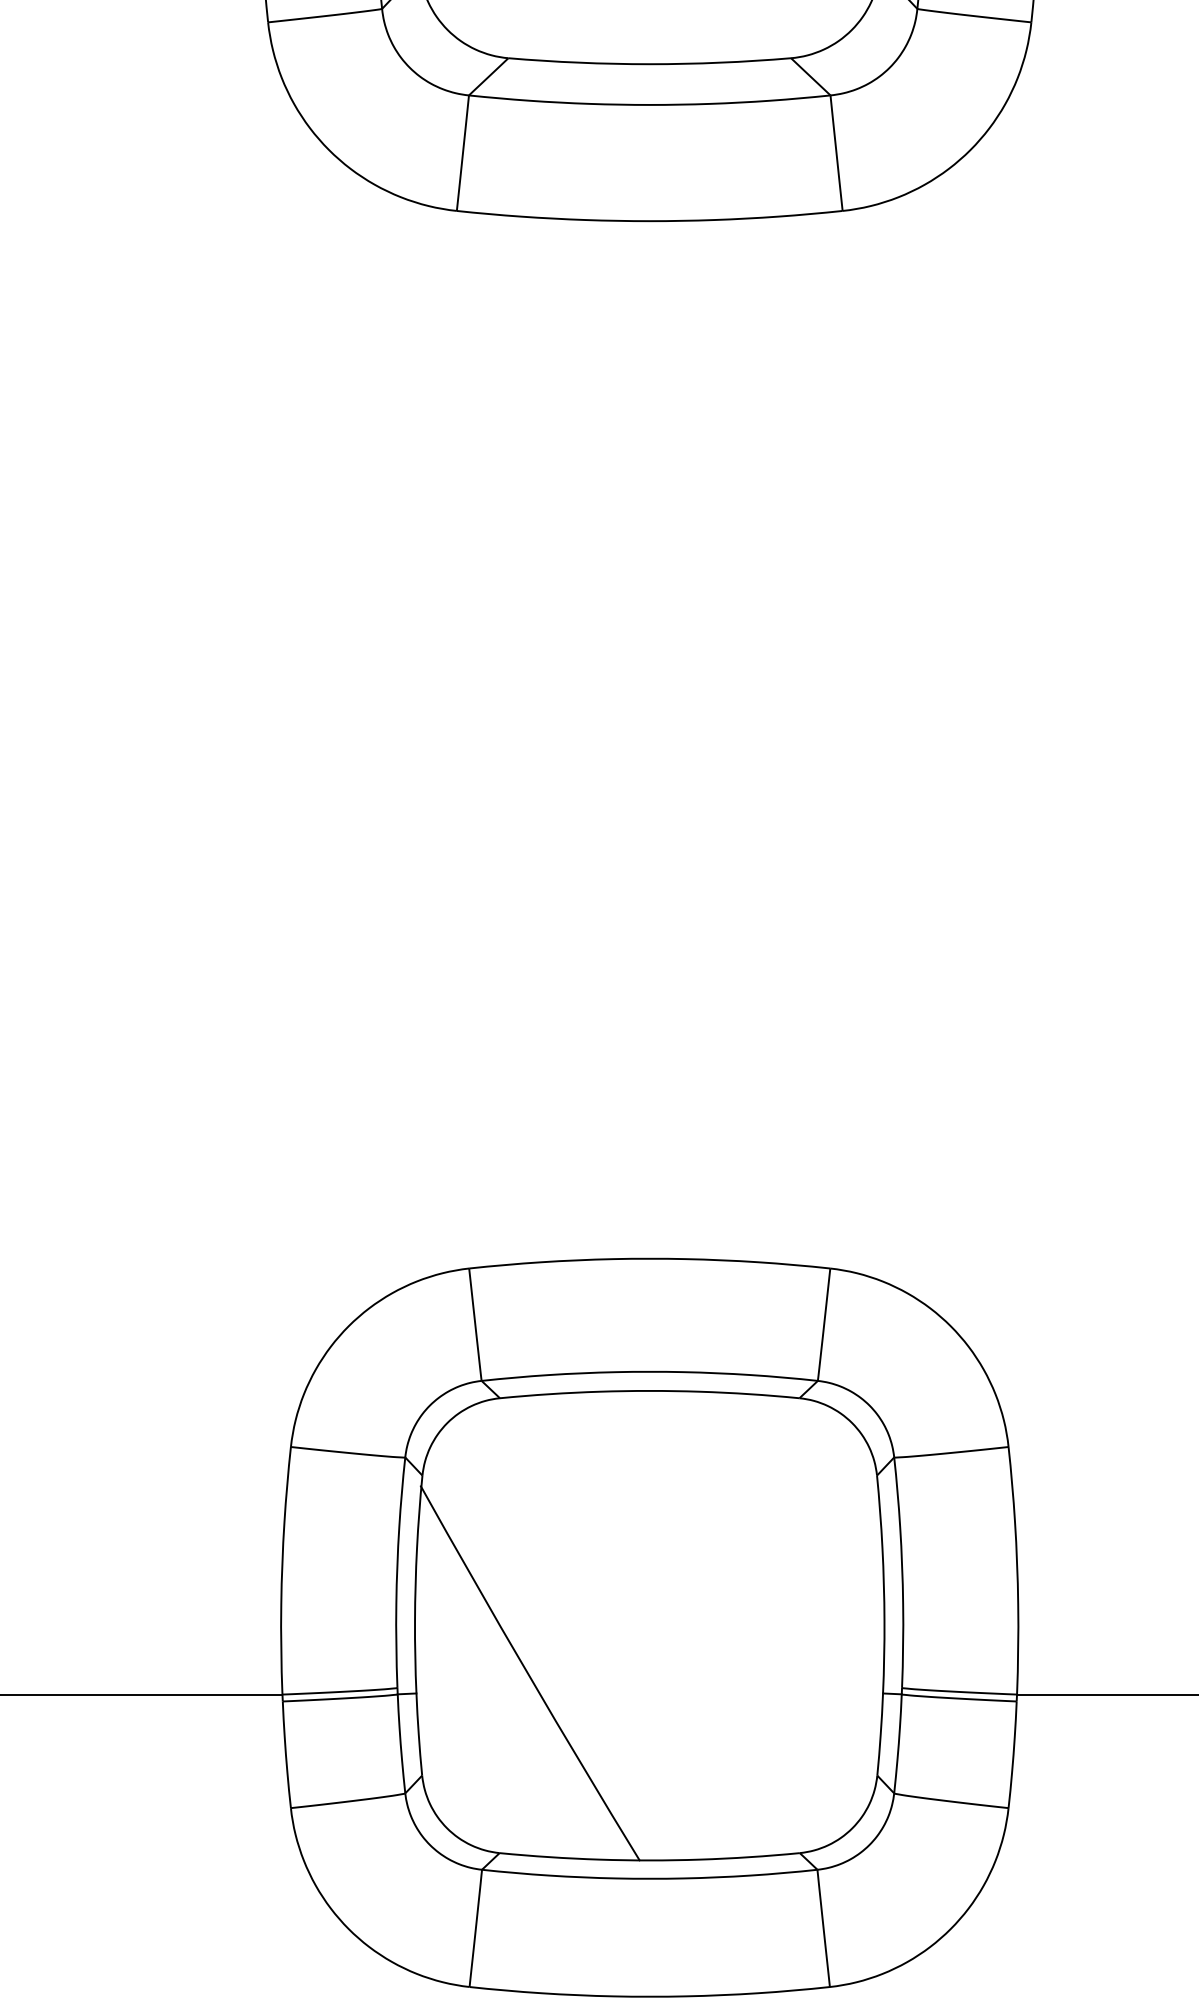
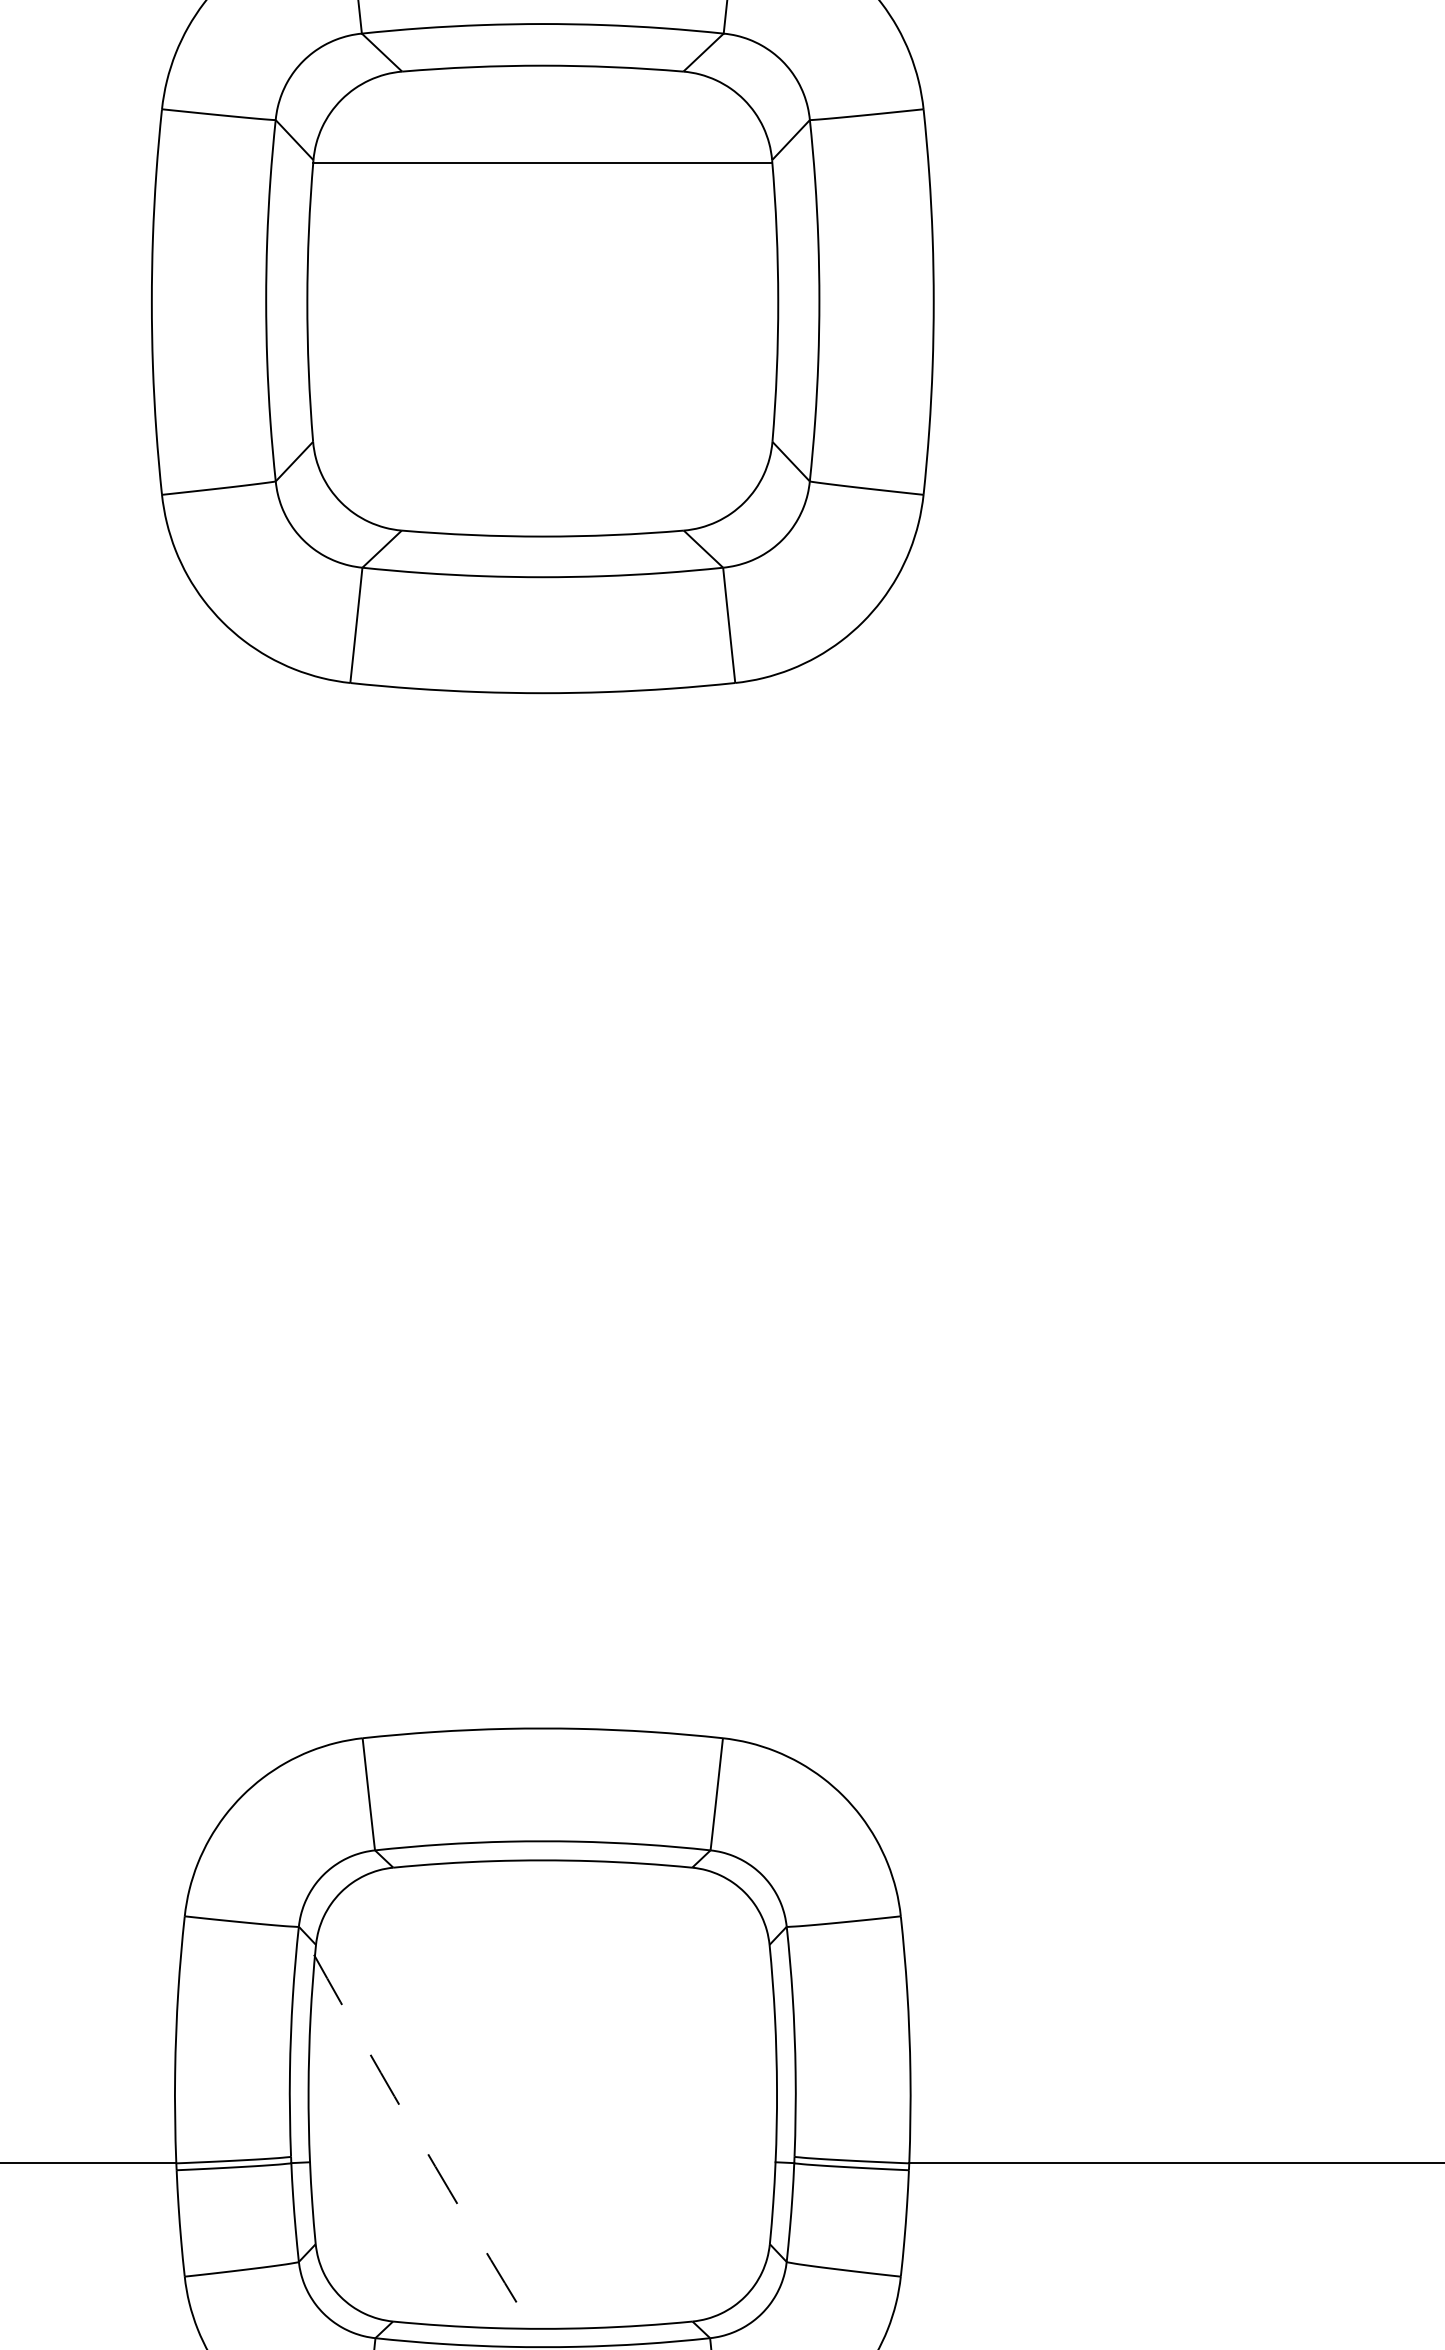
arc: (528, 1674) -> (421, 2143), solid -> dashed

